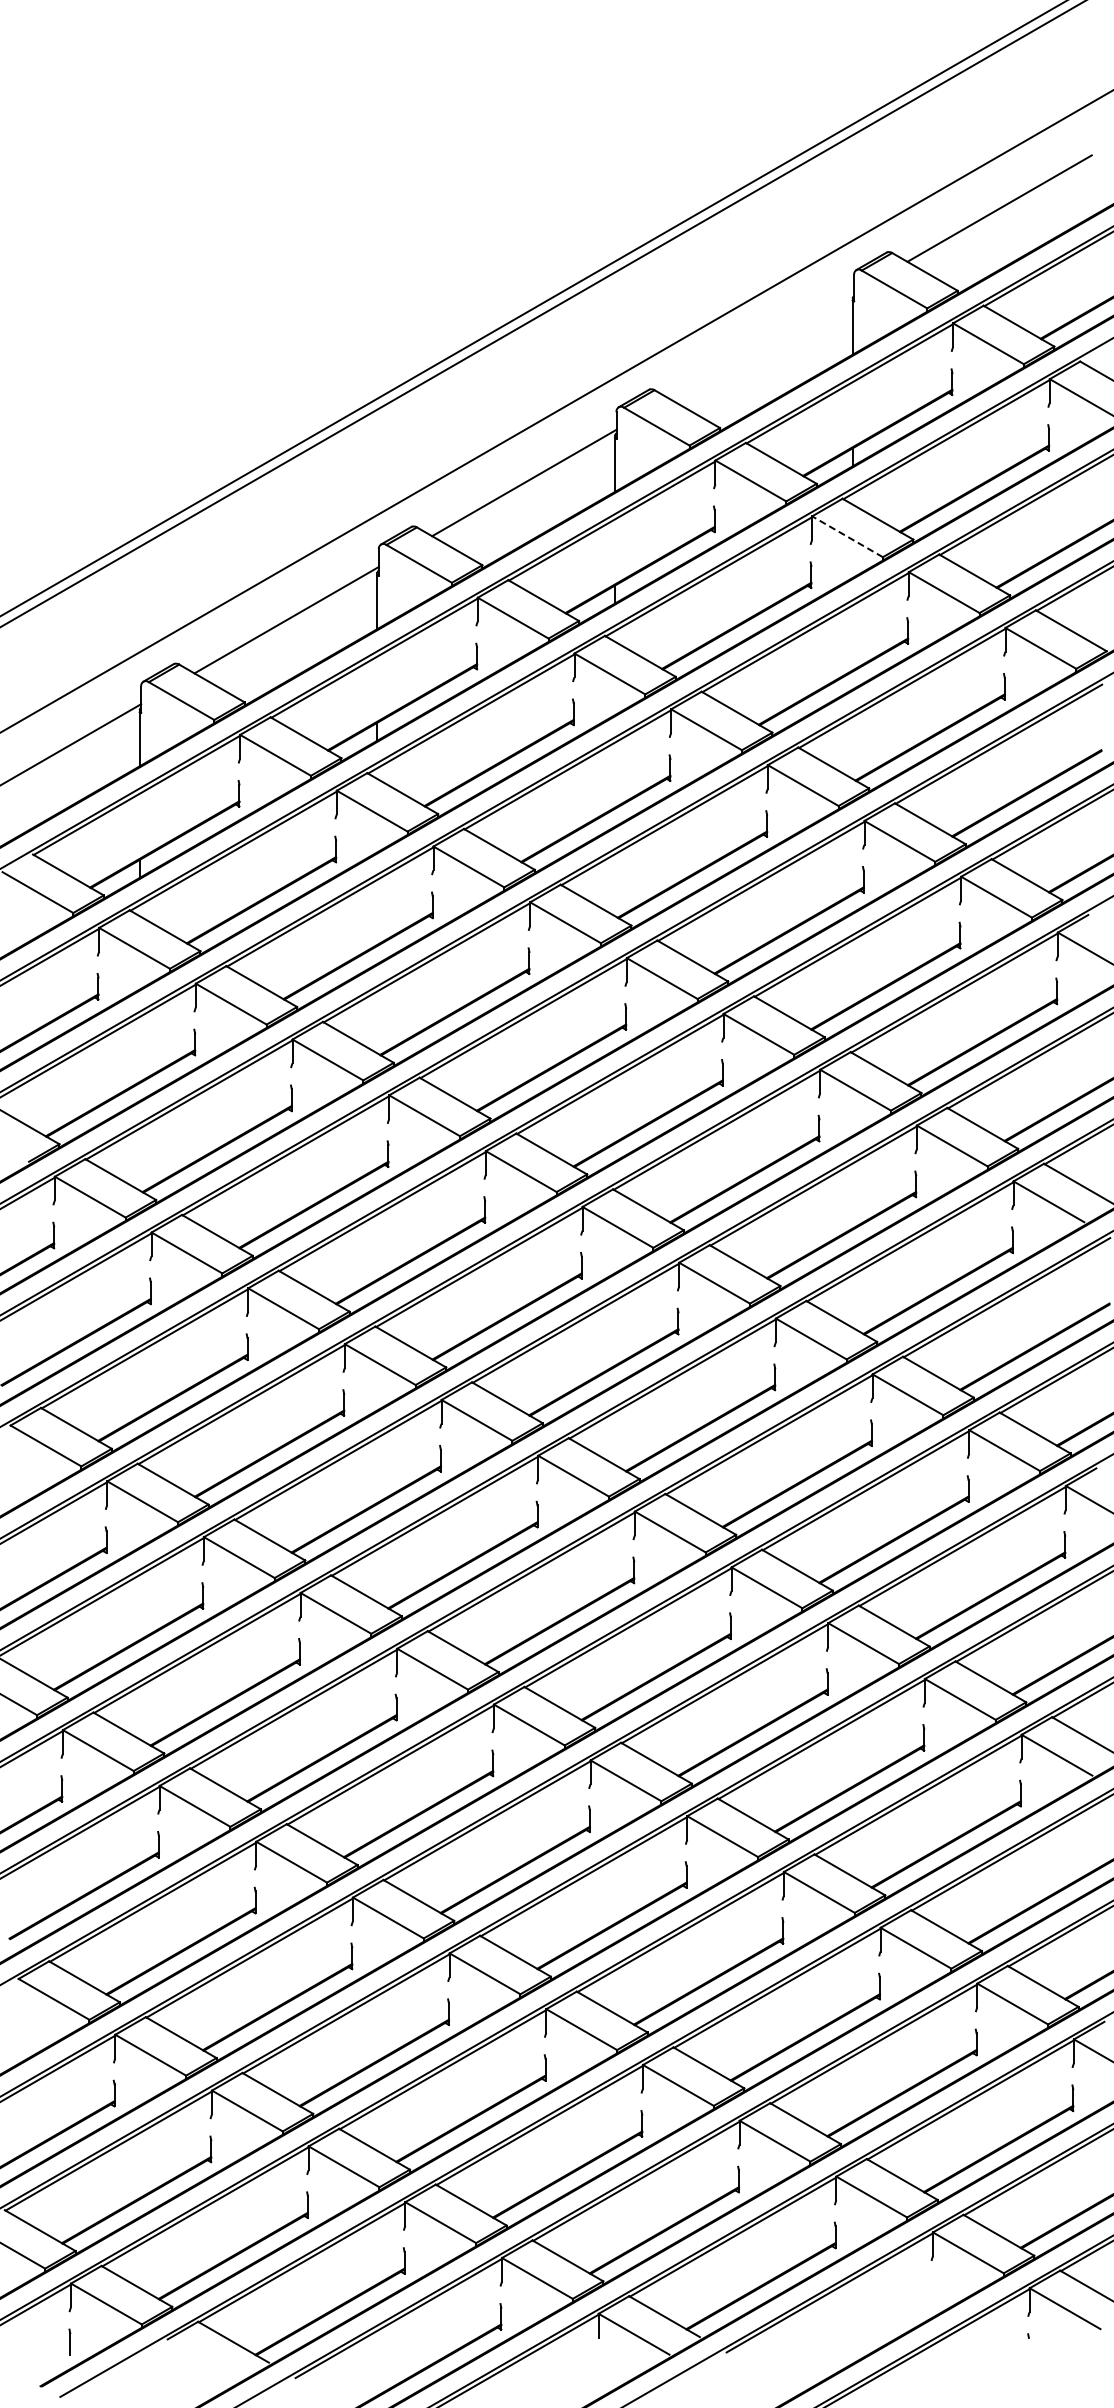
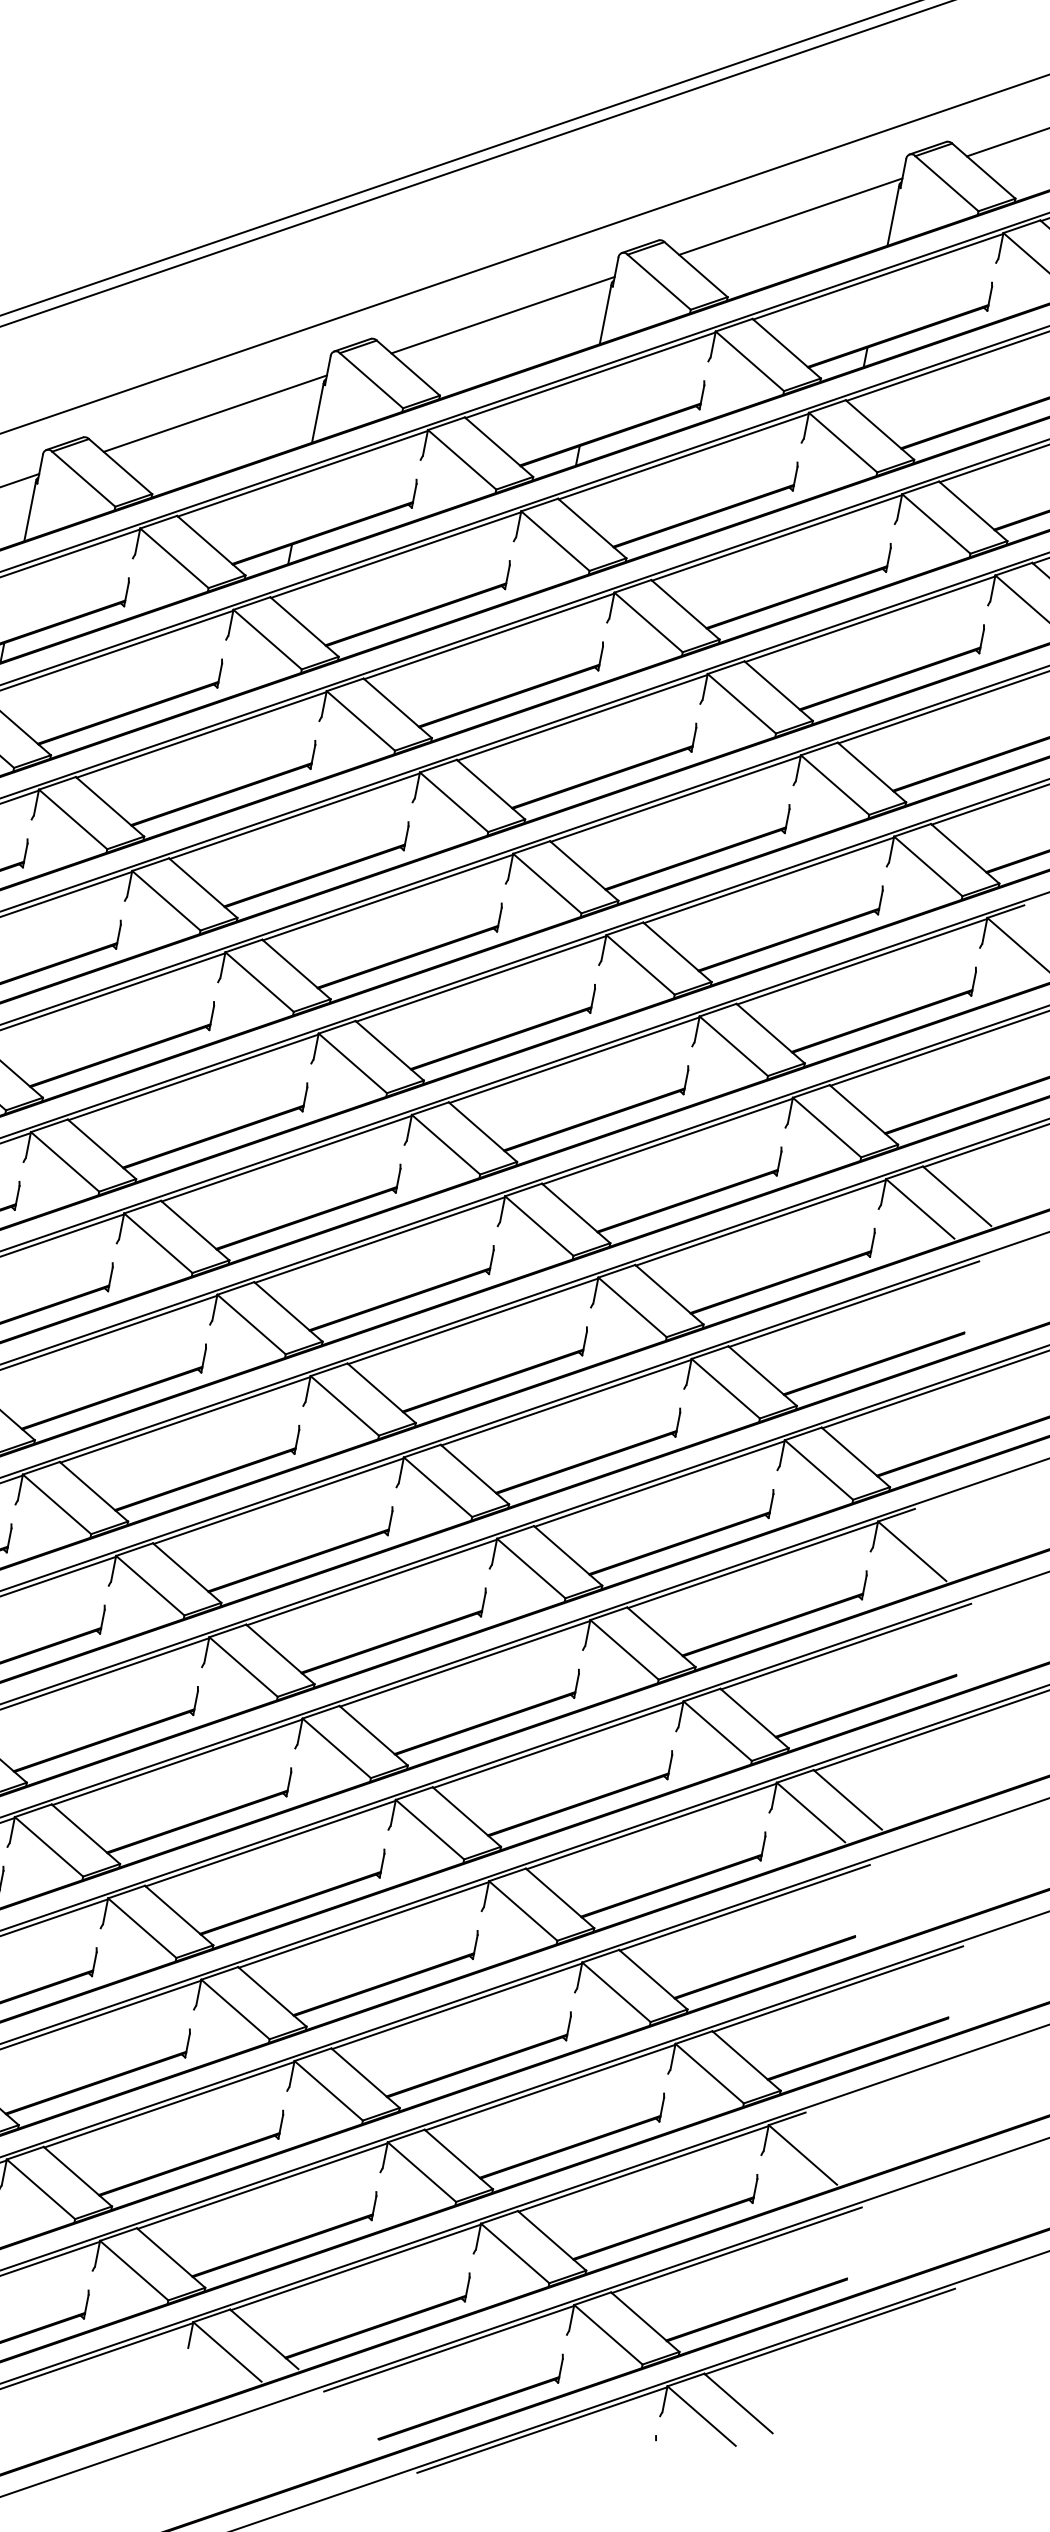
line: (761, 345) -> (790, 216), added
line: (847, 536) -> (843, 442), dashed -> solid
part: (861, 2338) -> (473, 2405), added

